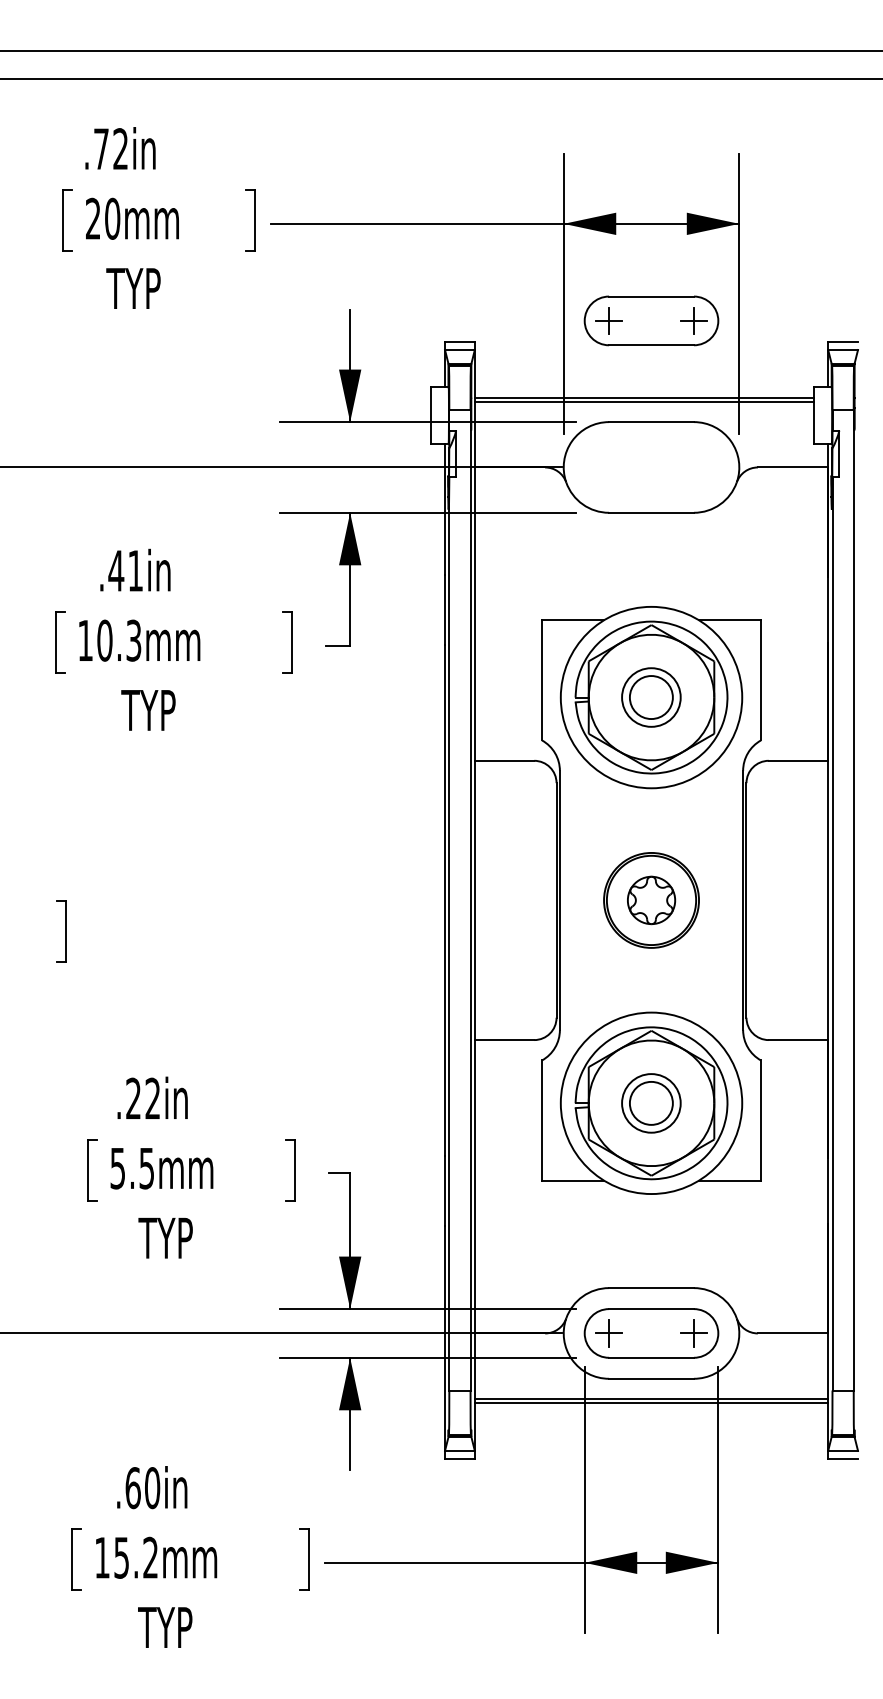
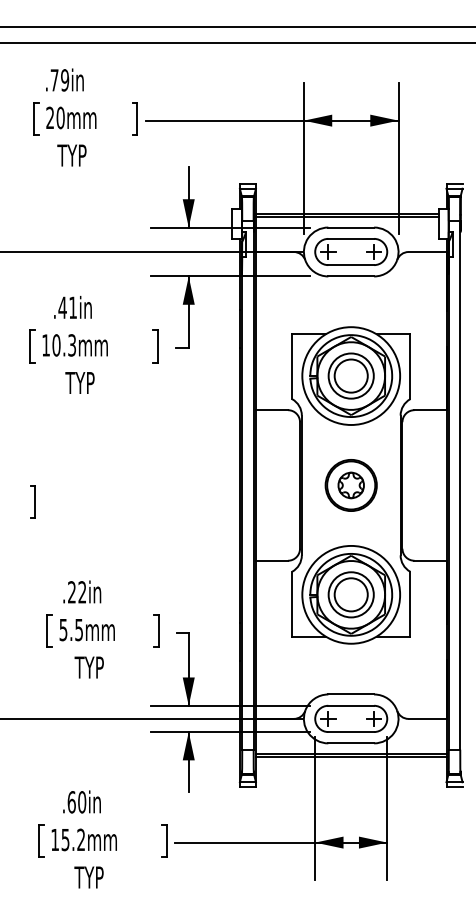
text: (121, 149) -> (65, 80), .72in -> .79in
part: (652, 319) -> (351, 251), moved
part: (650, 696) -> (350, 375), size x1.43
part: (650, 1102) -> (350, 594), size x1.43

